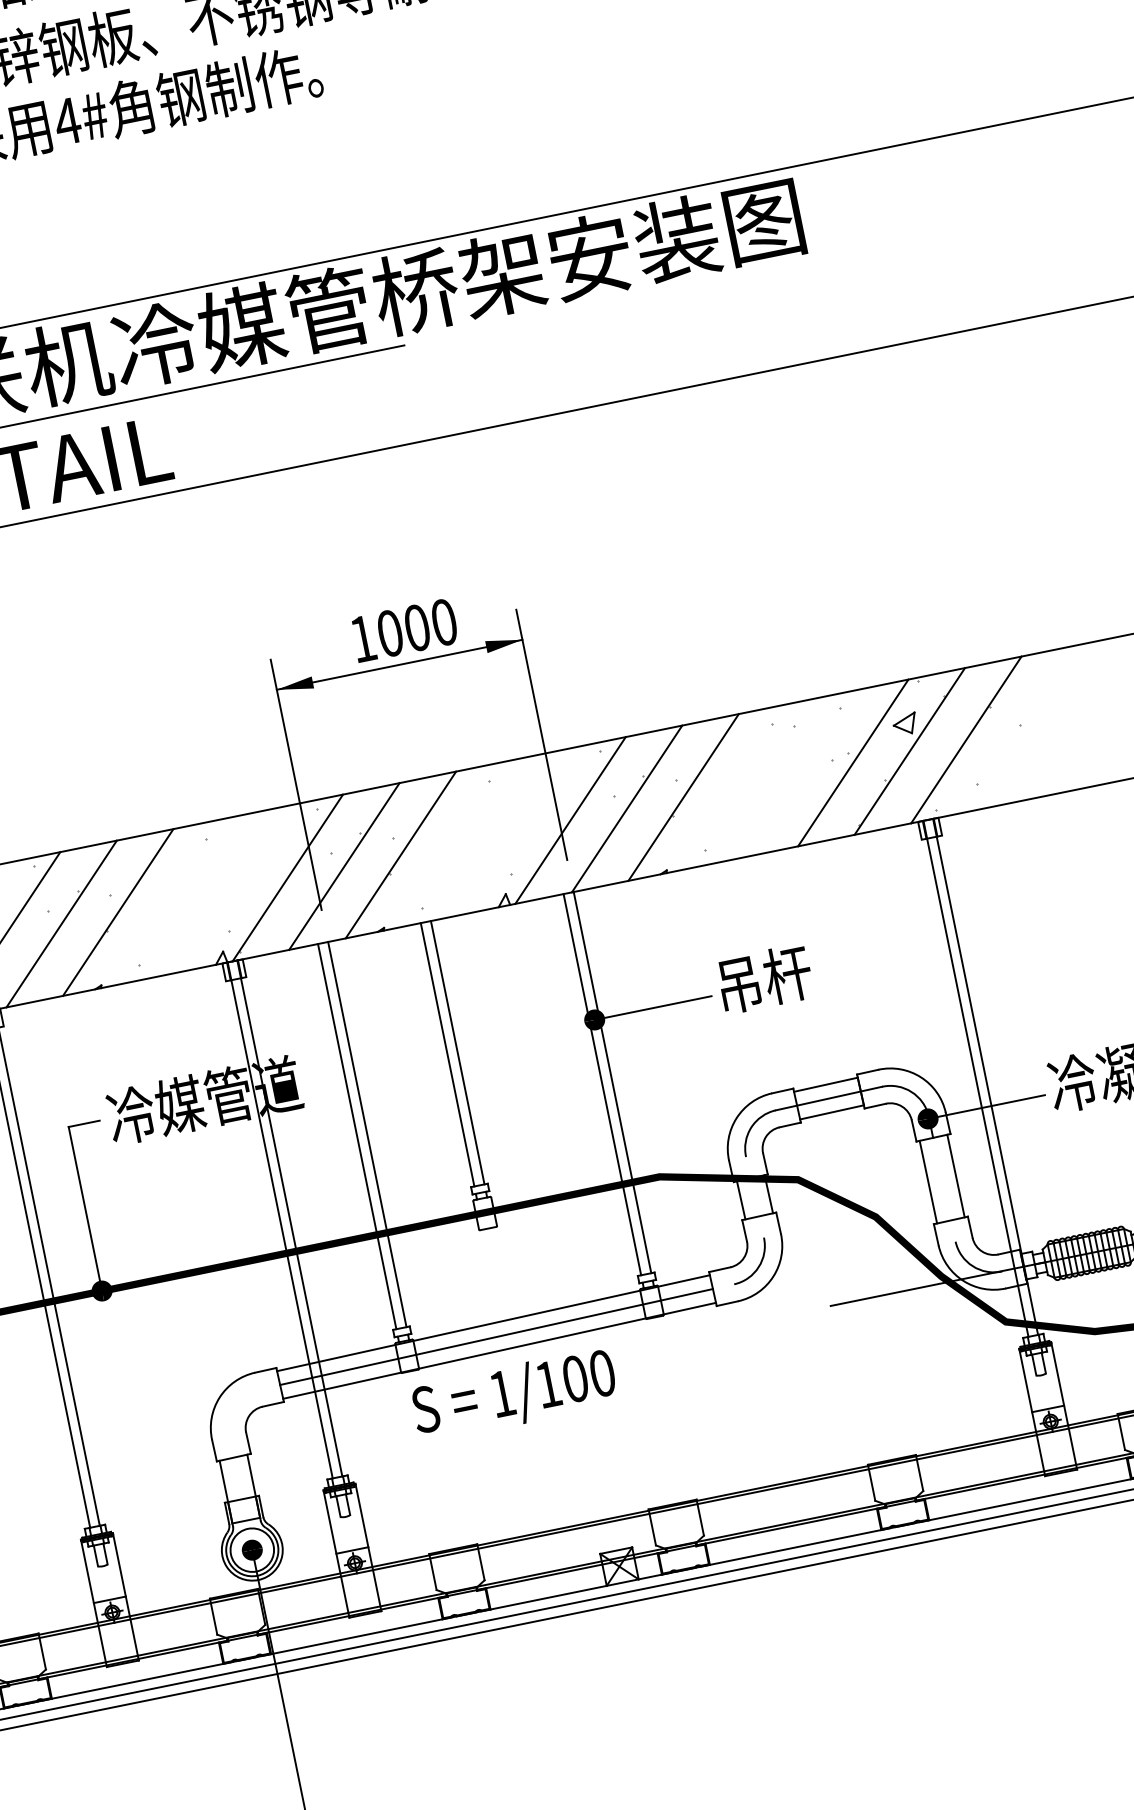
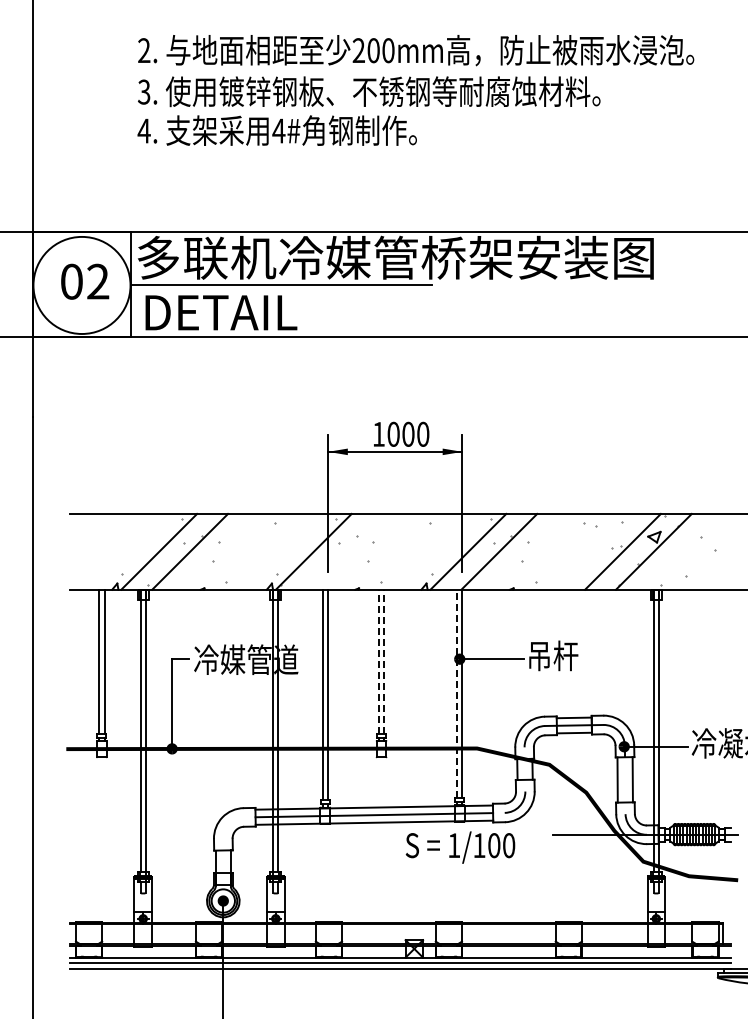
line: (965, 739) -> (684, 551), removed
line: (684, 796) -> (530, 551), removed
line: (400, 854) -> (375, 551), removed
line: (343, 865) -> (344, 551), removed
line: (117, 912) -> (220, 551), removed
line: (457, 1052) -> (384, 661), solid -> dashed
line: (446, 1054) -> (378, 661), solid -> dashed
line: (601, 1083) -> (456, 693), solid -> dashed
text: (514, 1394) -> (460, 847), moved

